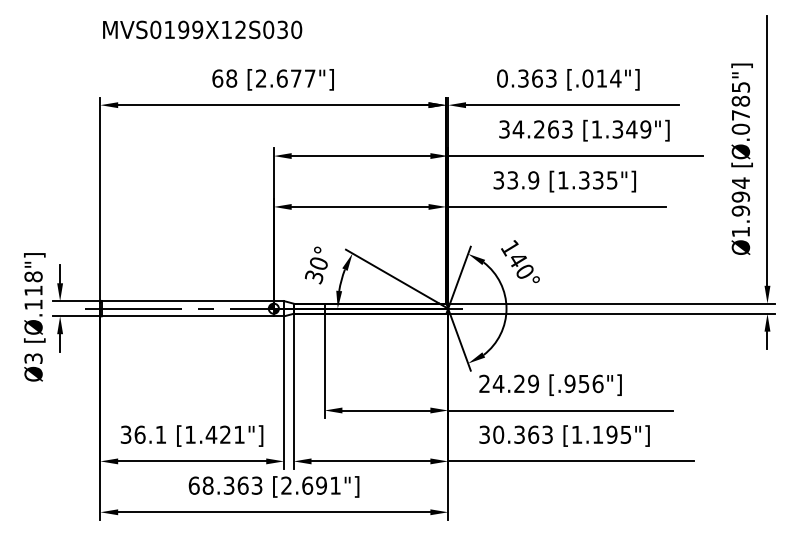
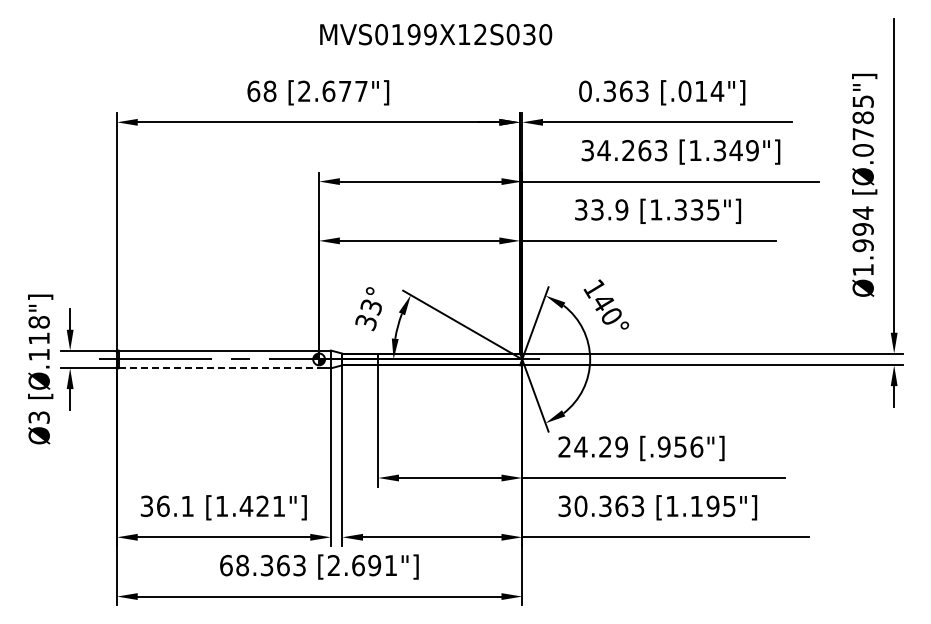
text: (202, 29) -> (436, 34), moved
text: (317, 264) -> (370, 307), 30° -> 33°
line: (188, 316) -> (219, 368), solid -> dashed

